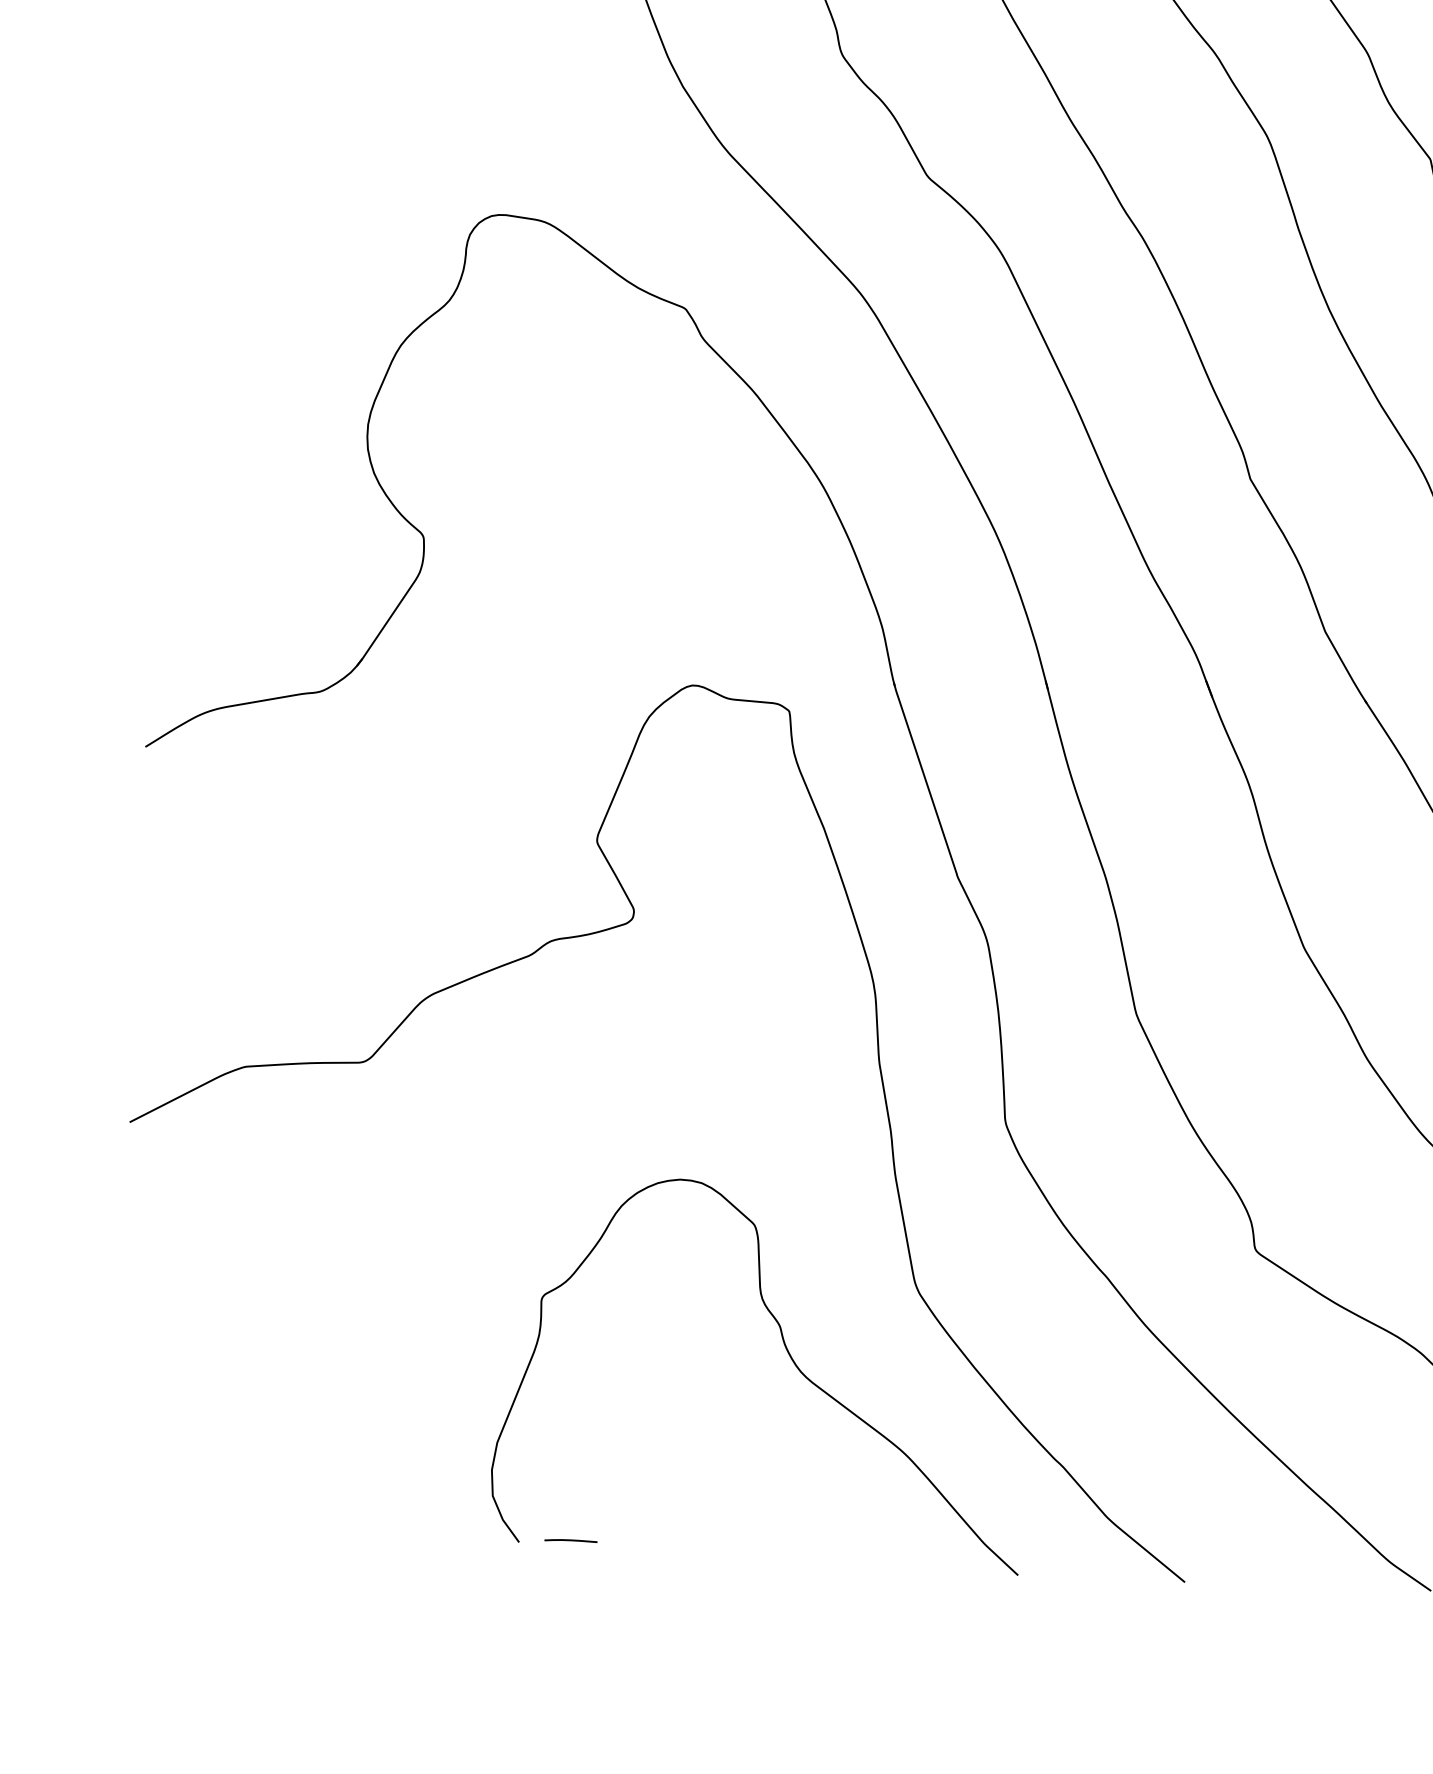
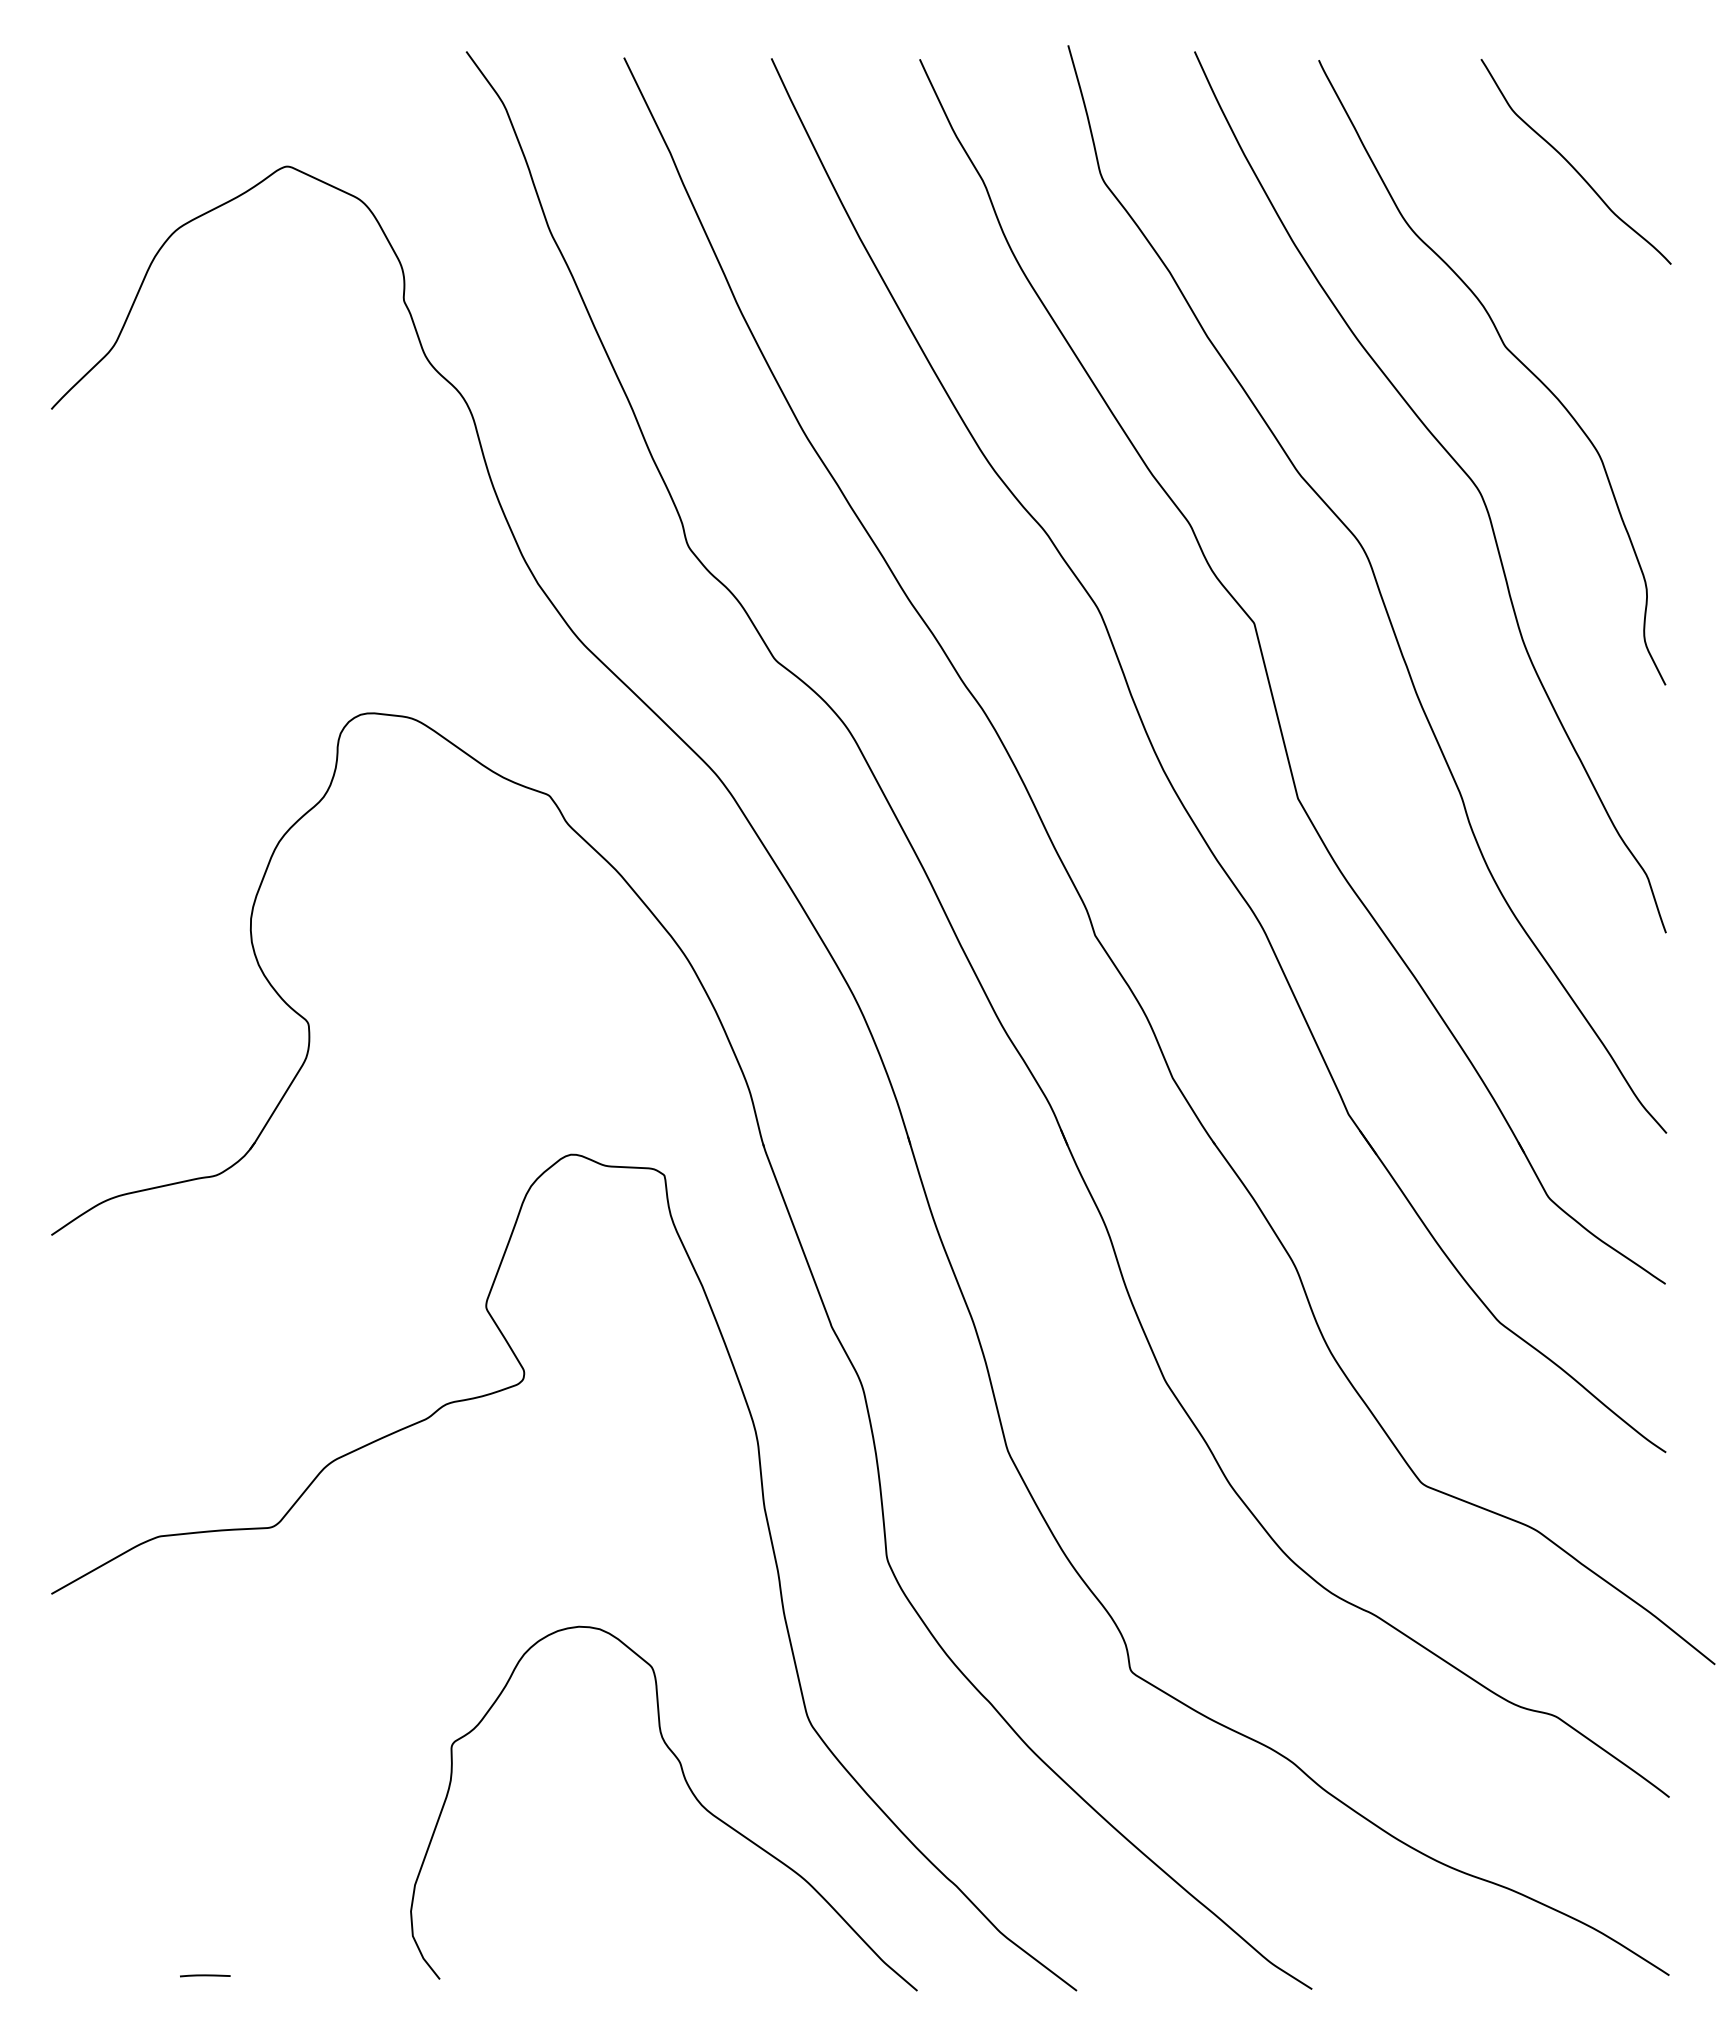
line: (571, 1540) -> (205, 1975), moved

